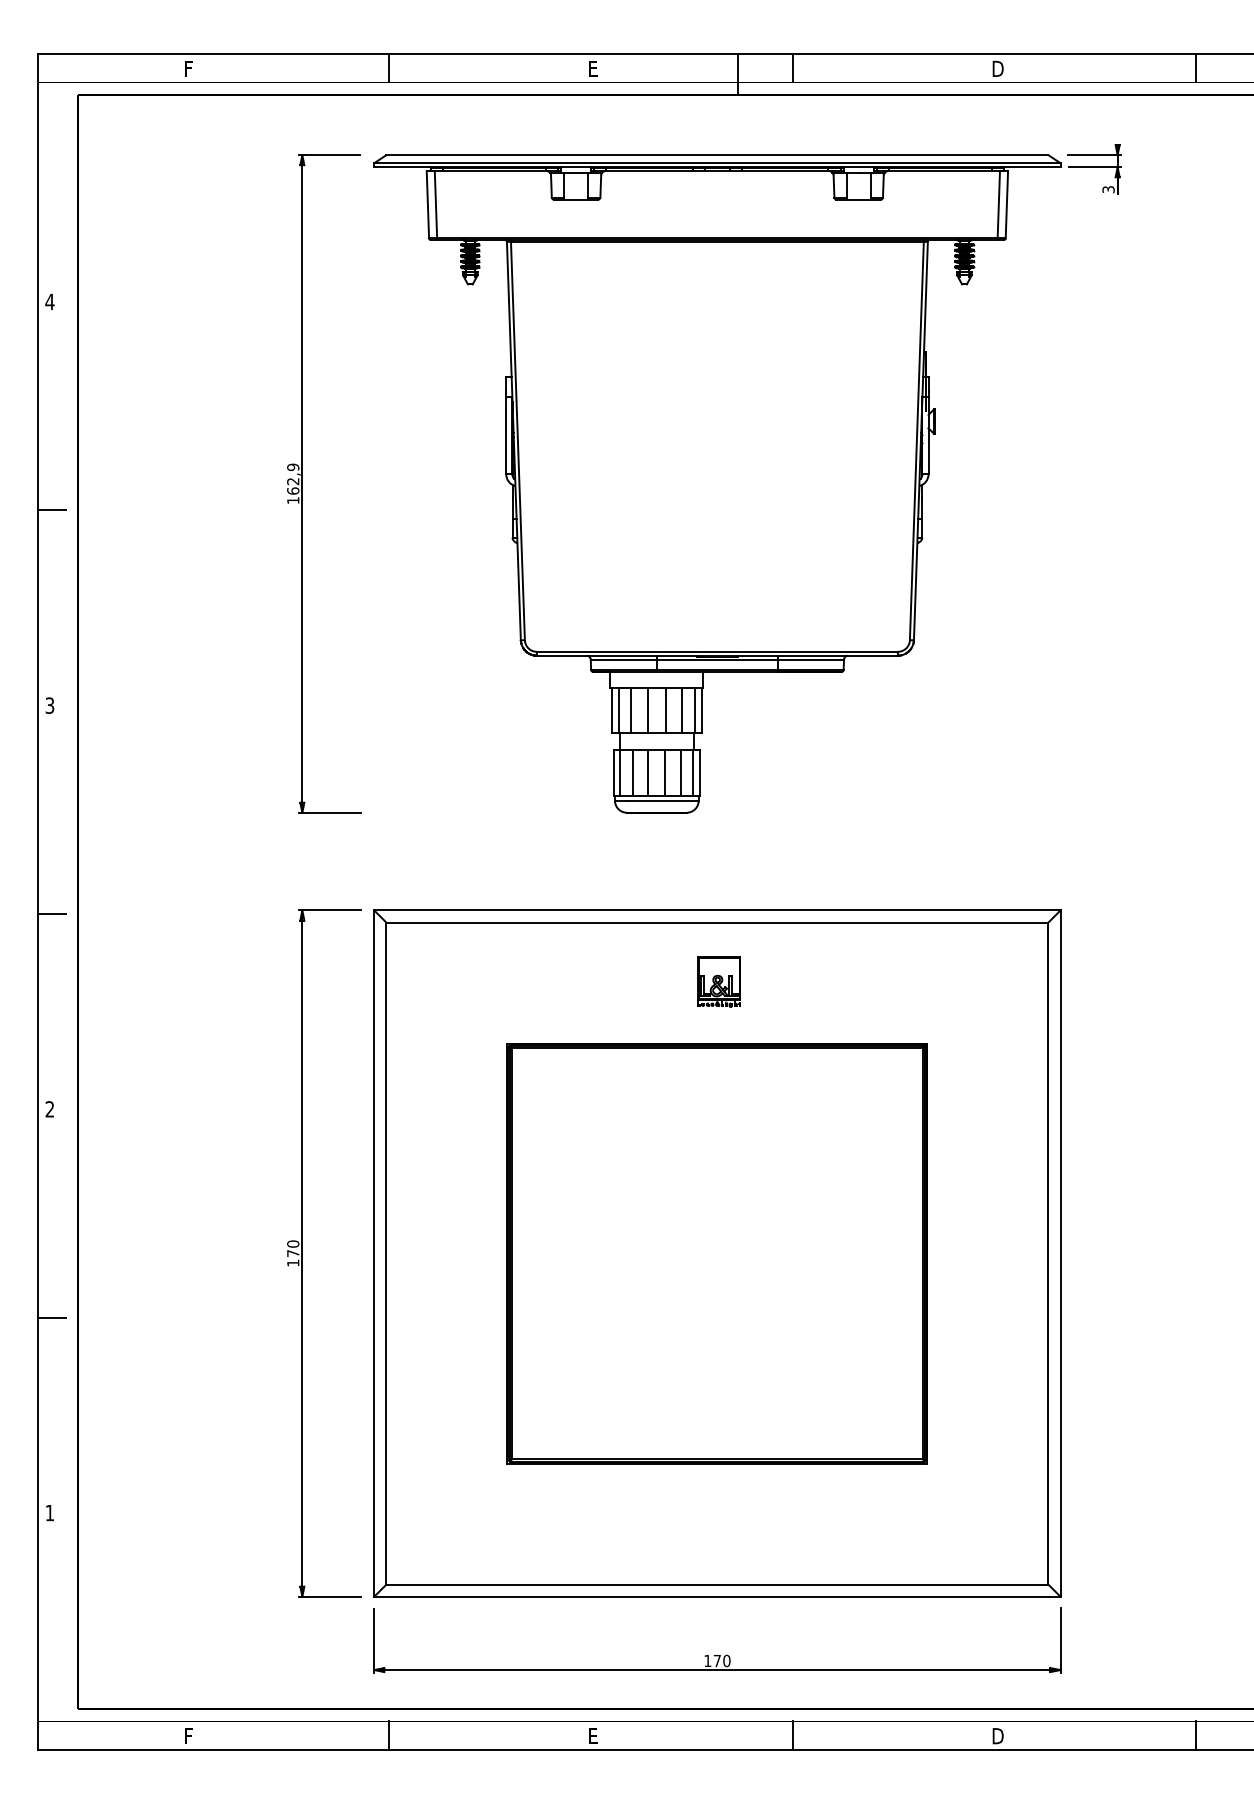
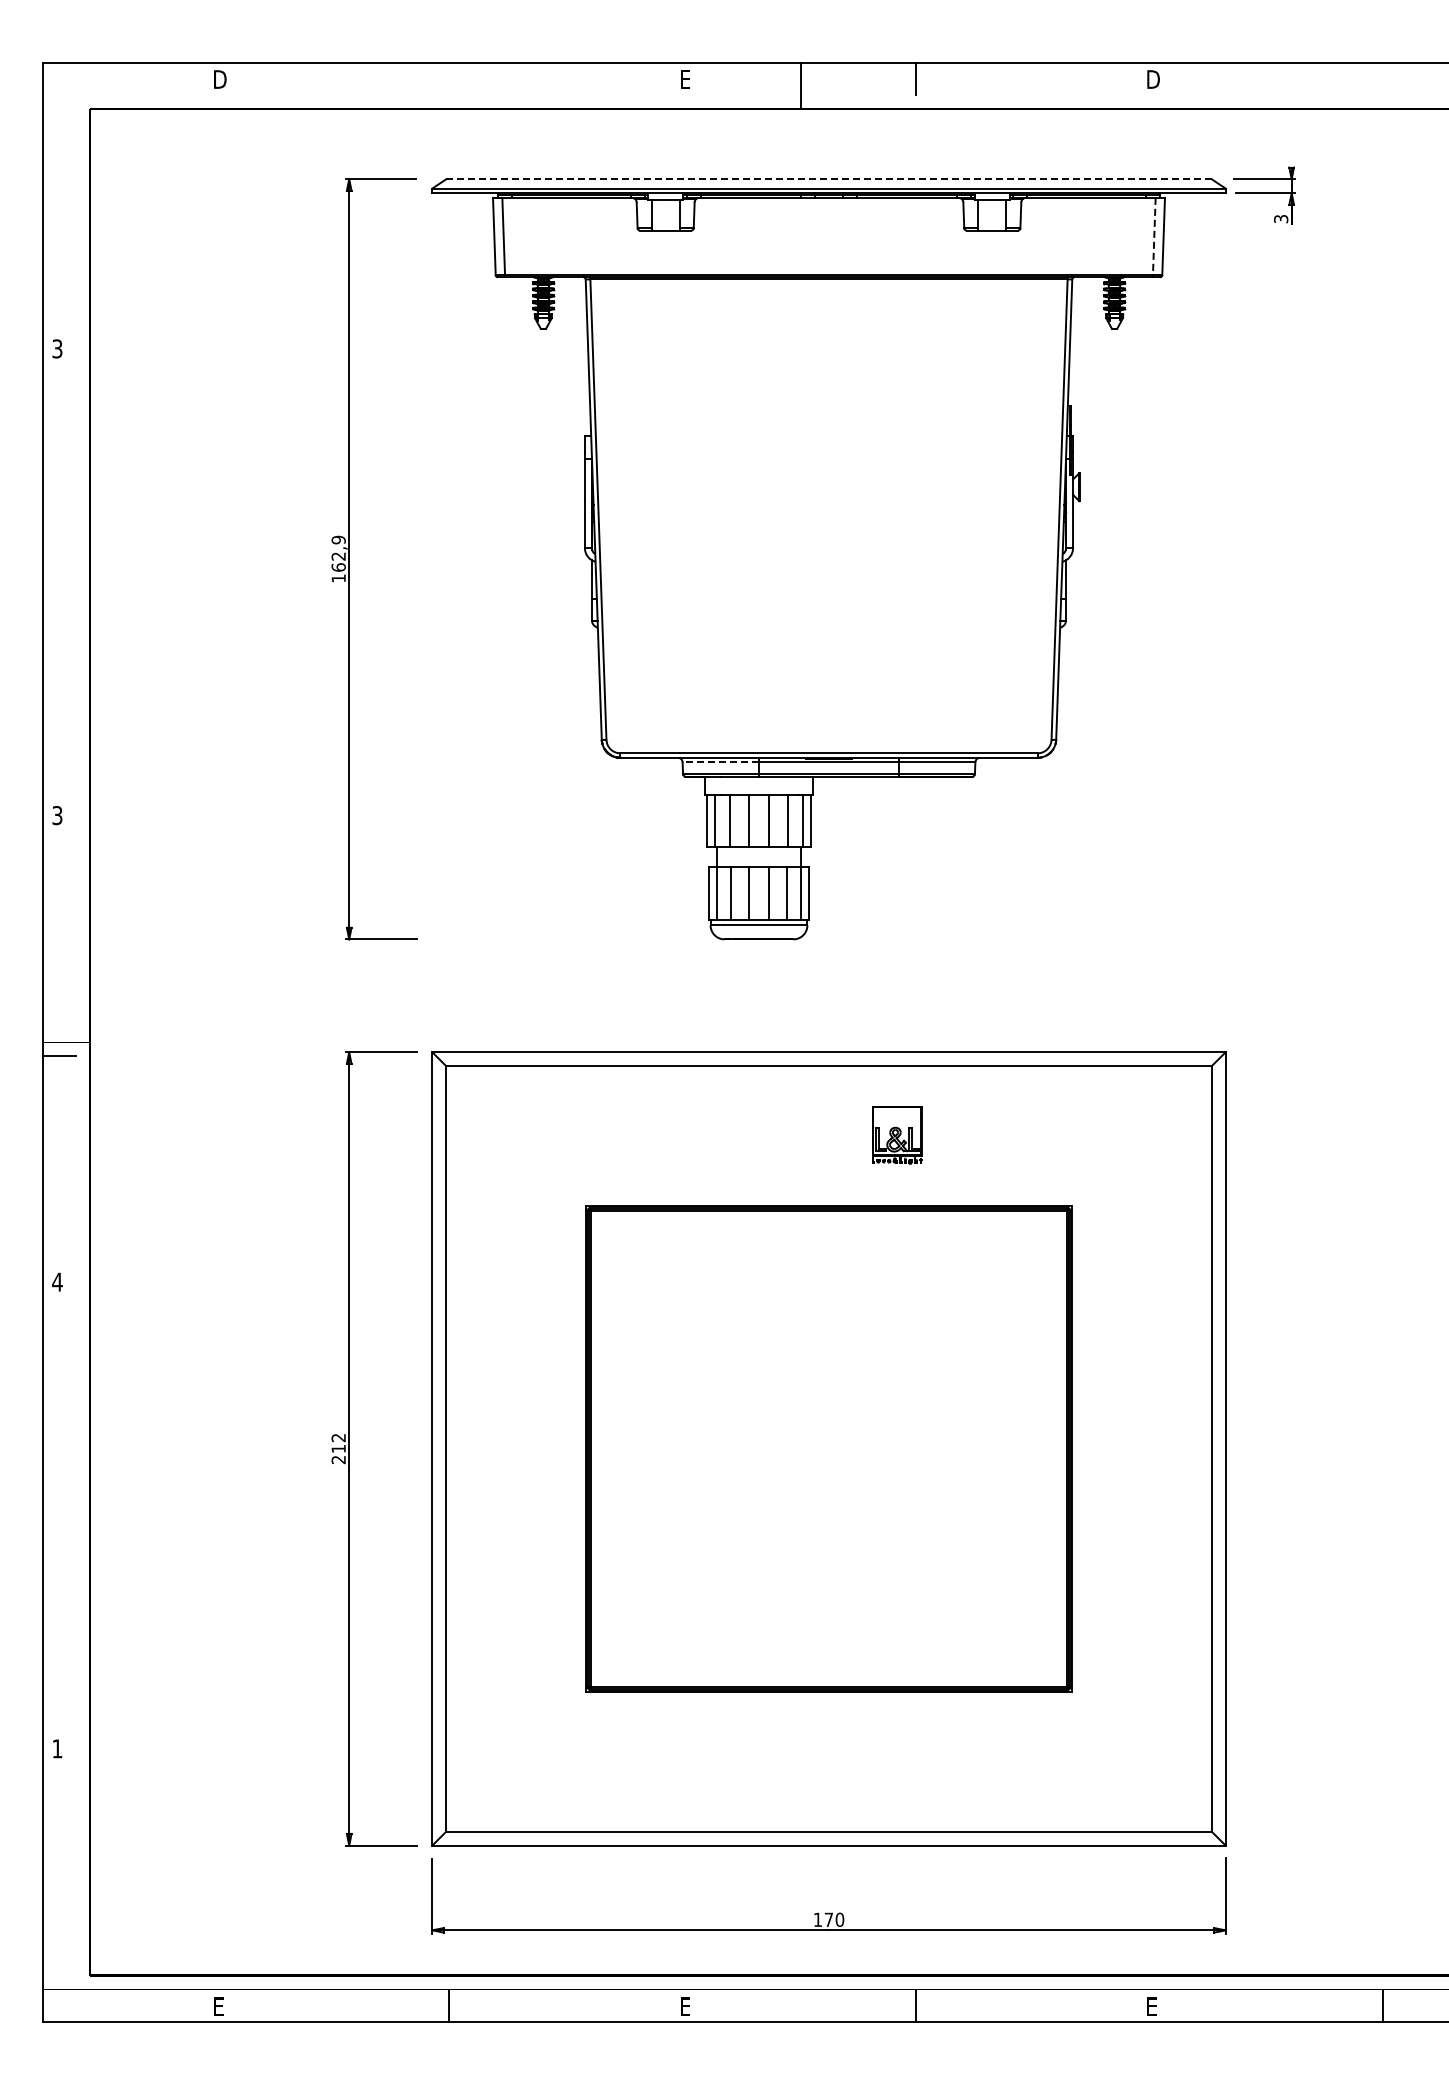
text: (190, 68) -> (220, 79), F -> D
line: (389, 68) -> (449, 78), removed
line: (1196, 68) -> (1382, 78), removed
line: (737, 74) -> (800, 85), moved
line: (717, 155) -> (829, 179), solid -> dashed
line: (998, 204) -> (1154, 236), solid -> dashed
text: (49, 301) -> (57, 348), 4 -> 3
line: (51, 510) -> (59, 589), removed
line: (623, 659) -> (720, 762), solid -> dashed
part: (719, 982) -> (897, 1135), moved
text: (49, 1108) -> (57, 1281), 2 -> 4
text: (293, 1253) -> (338, 1448), 170 -> 212
line: (51, 1318) -> (59, 1523), removed
text: (190, 1735) -> (219, 2006), F -> E
text: (998, 1735) -> (1153, 2006), D -> E

